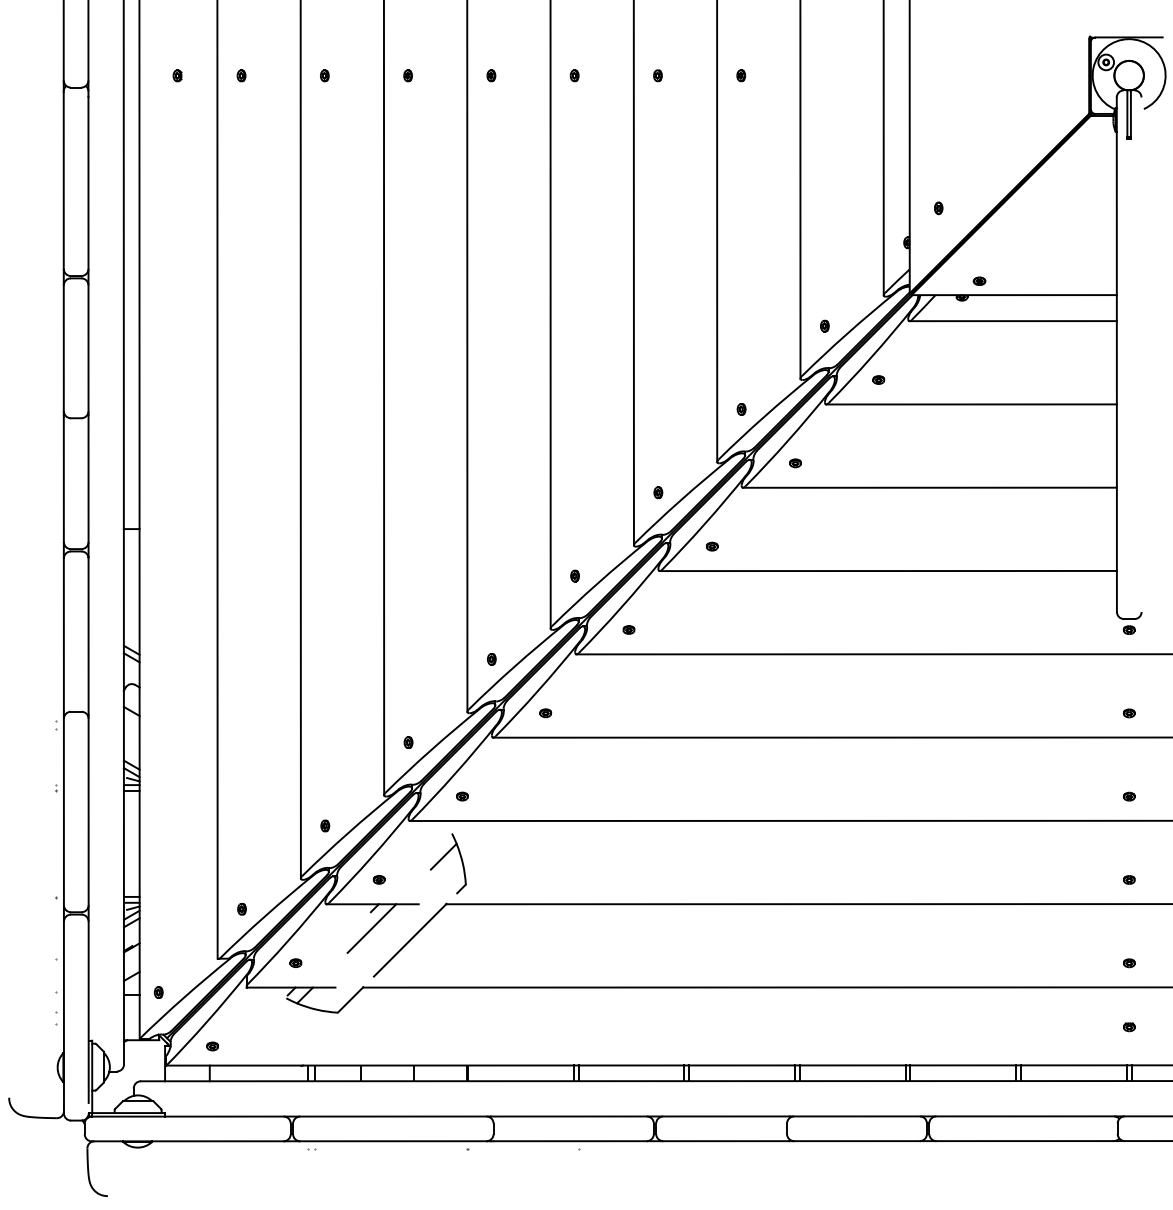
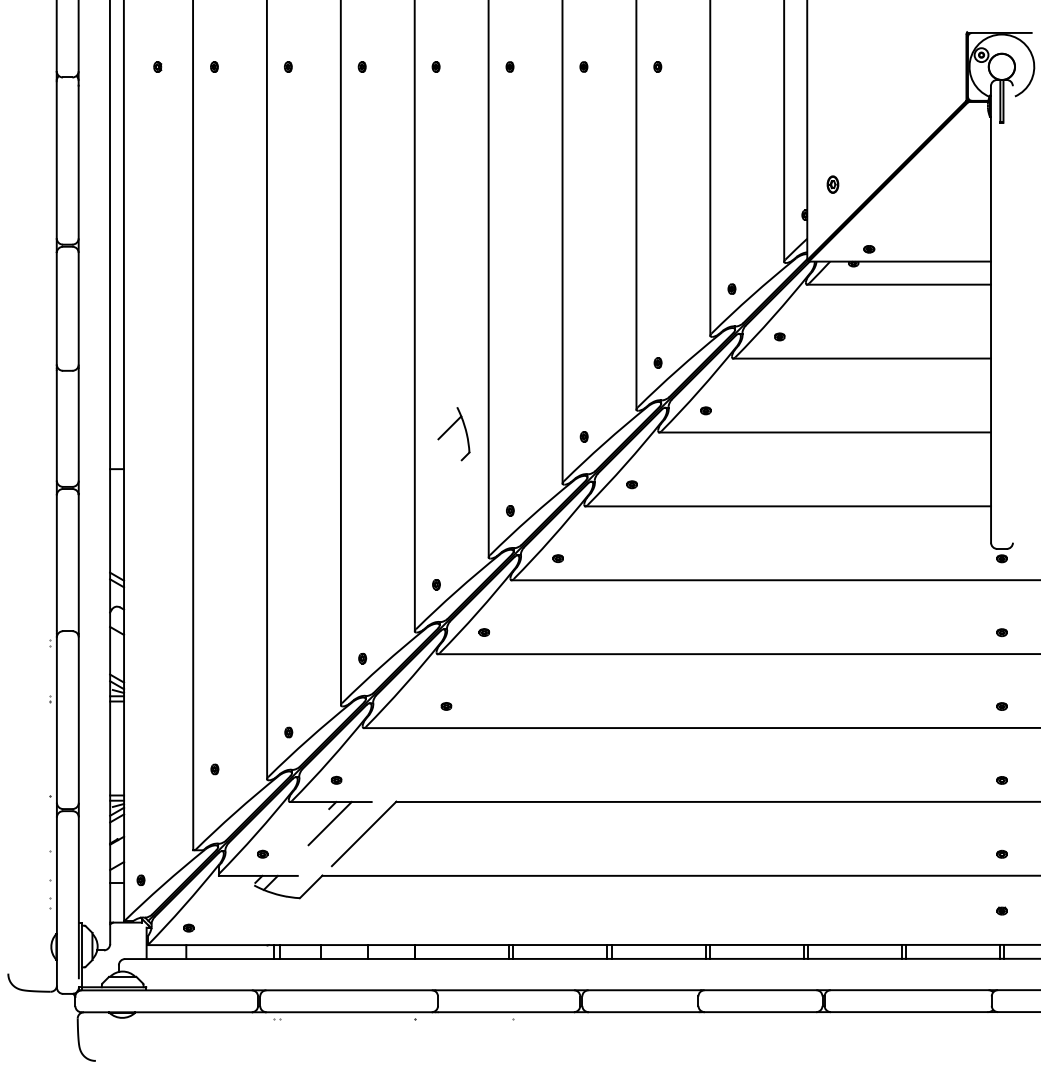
part: (938, 208) -> (832, 184), size x1.6
part: (462, 796) -> (446, 706), moved
part: (443, 858) -> (449, 429), moved
part: (241, 909) -> (214, 769), moved

